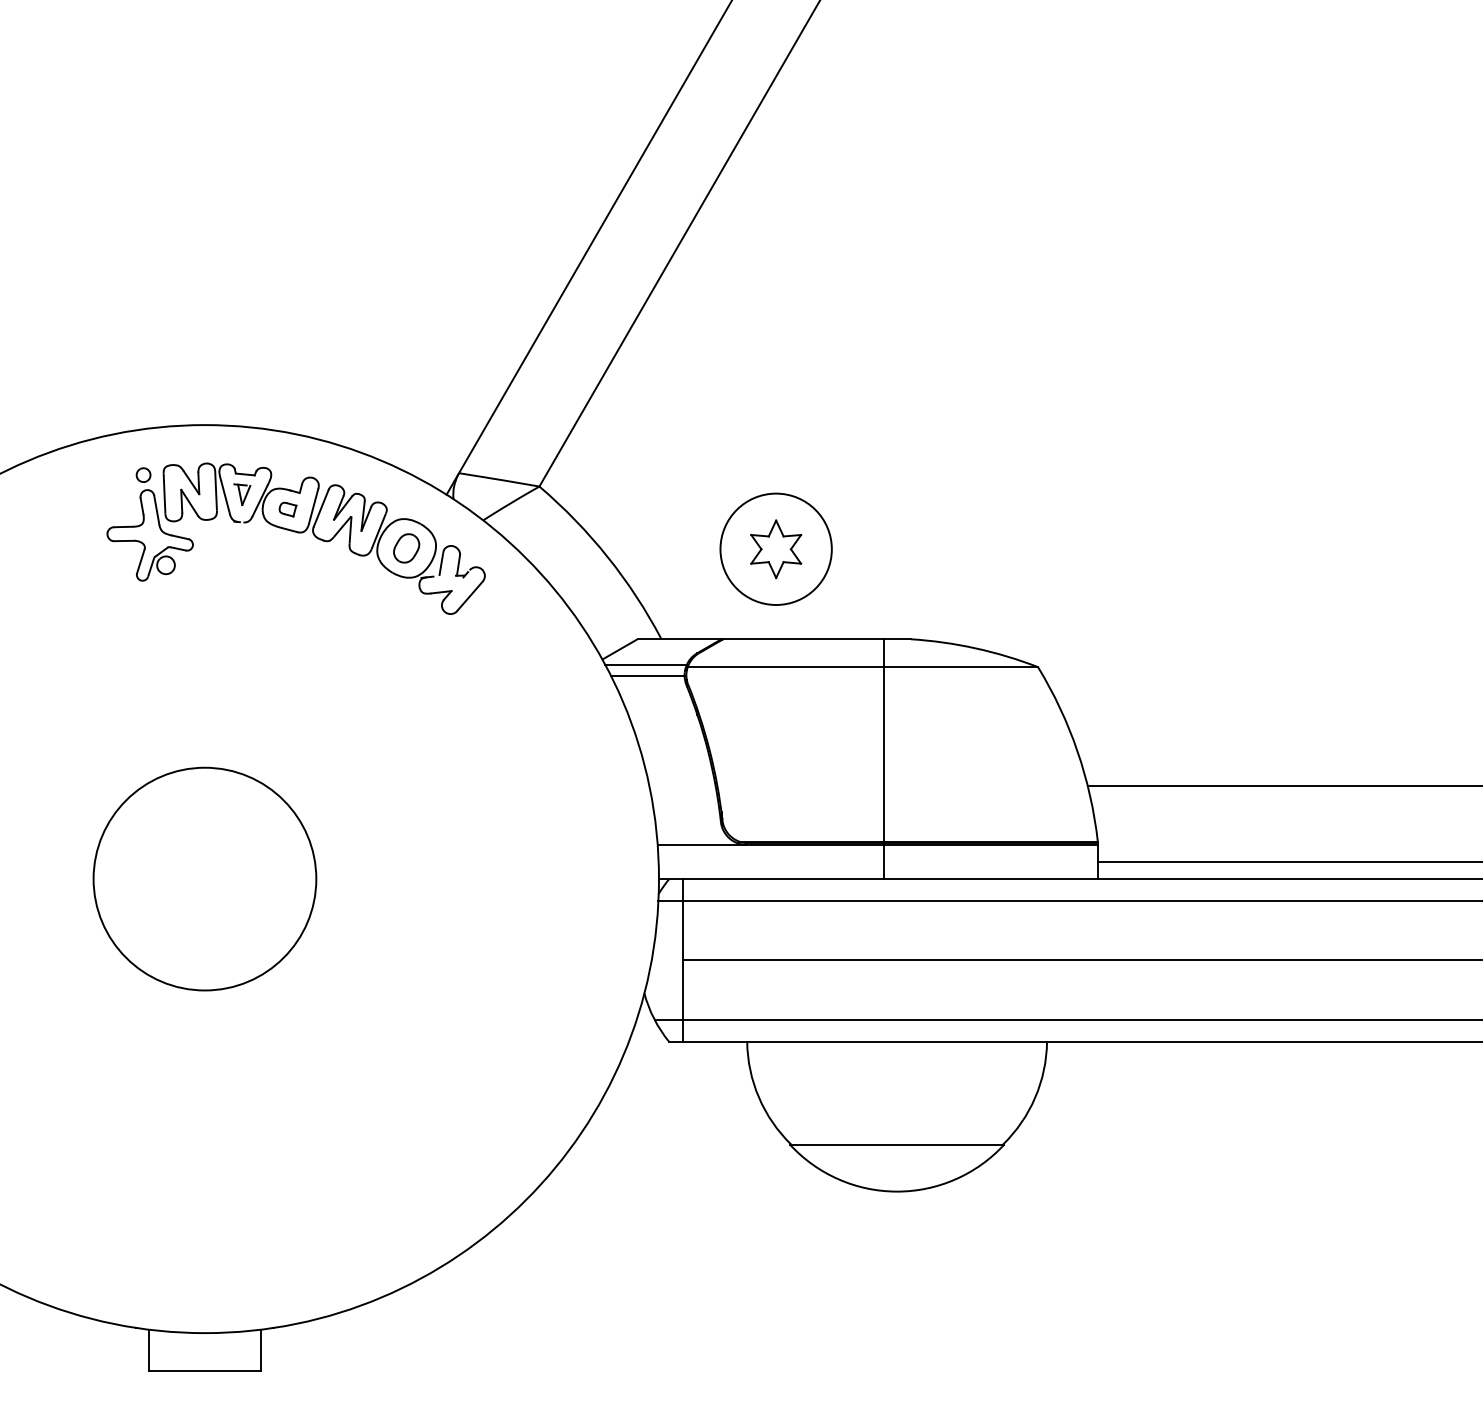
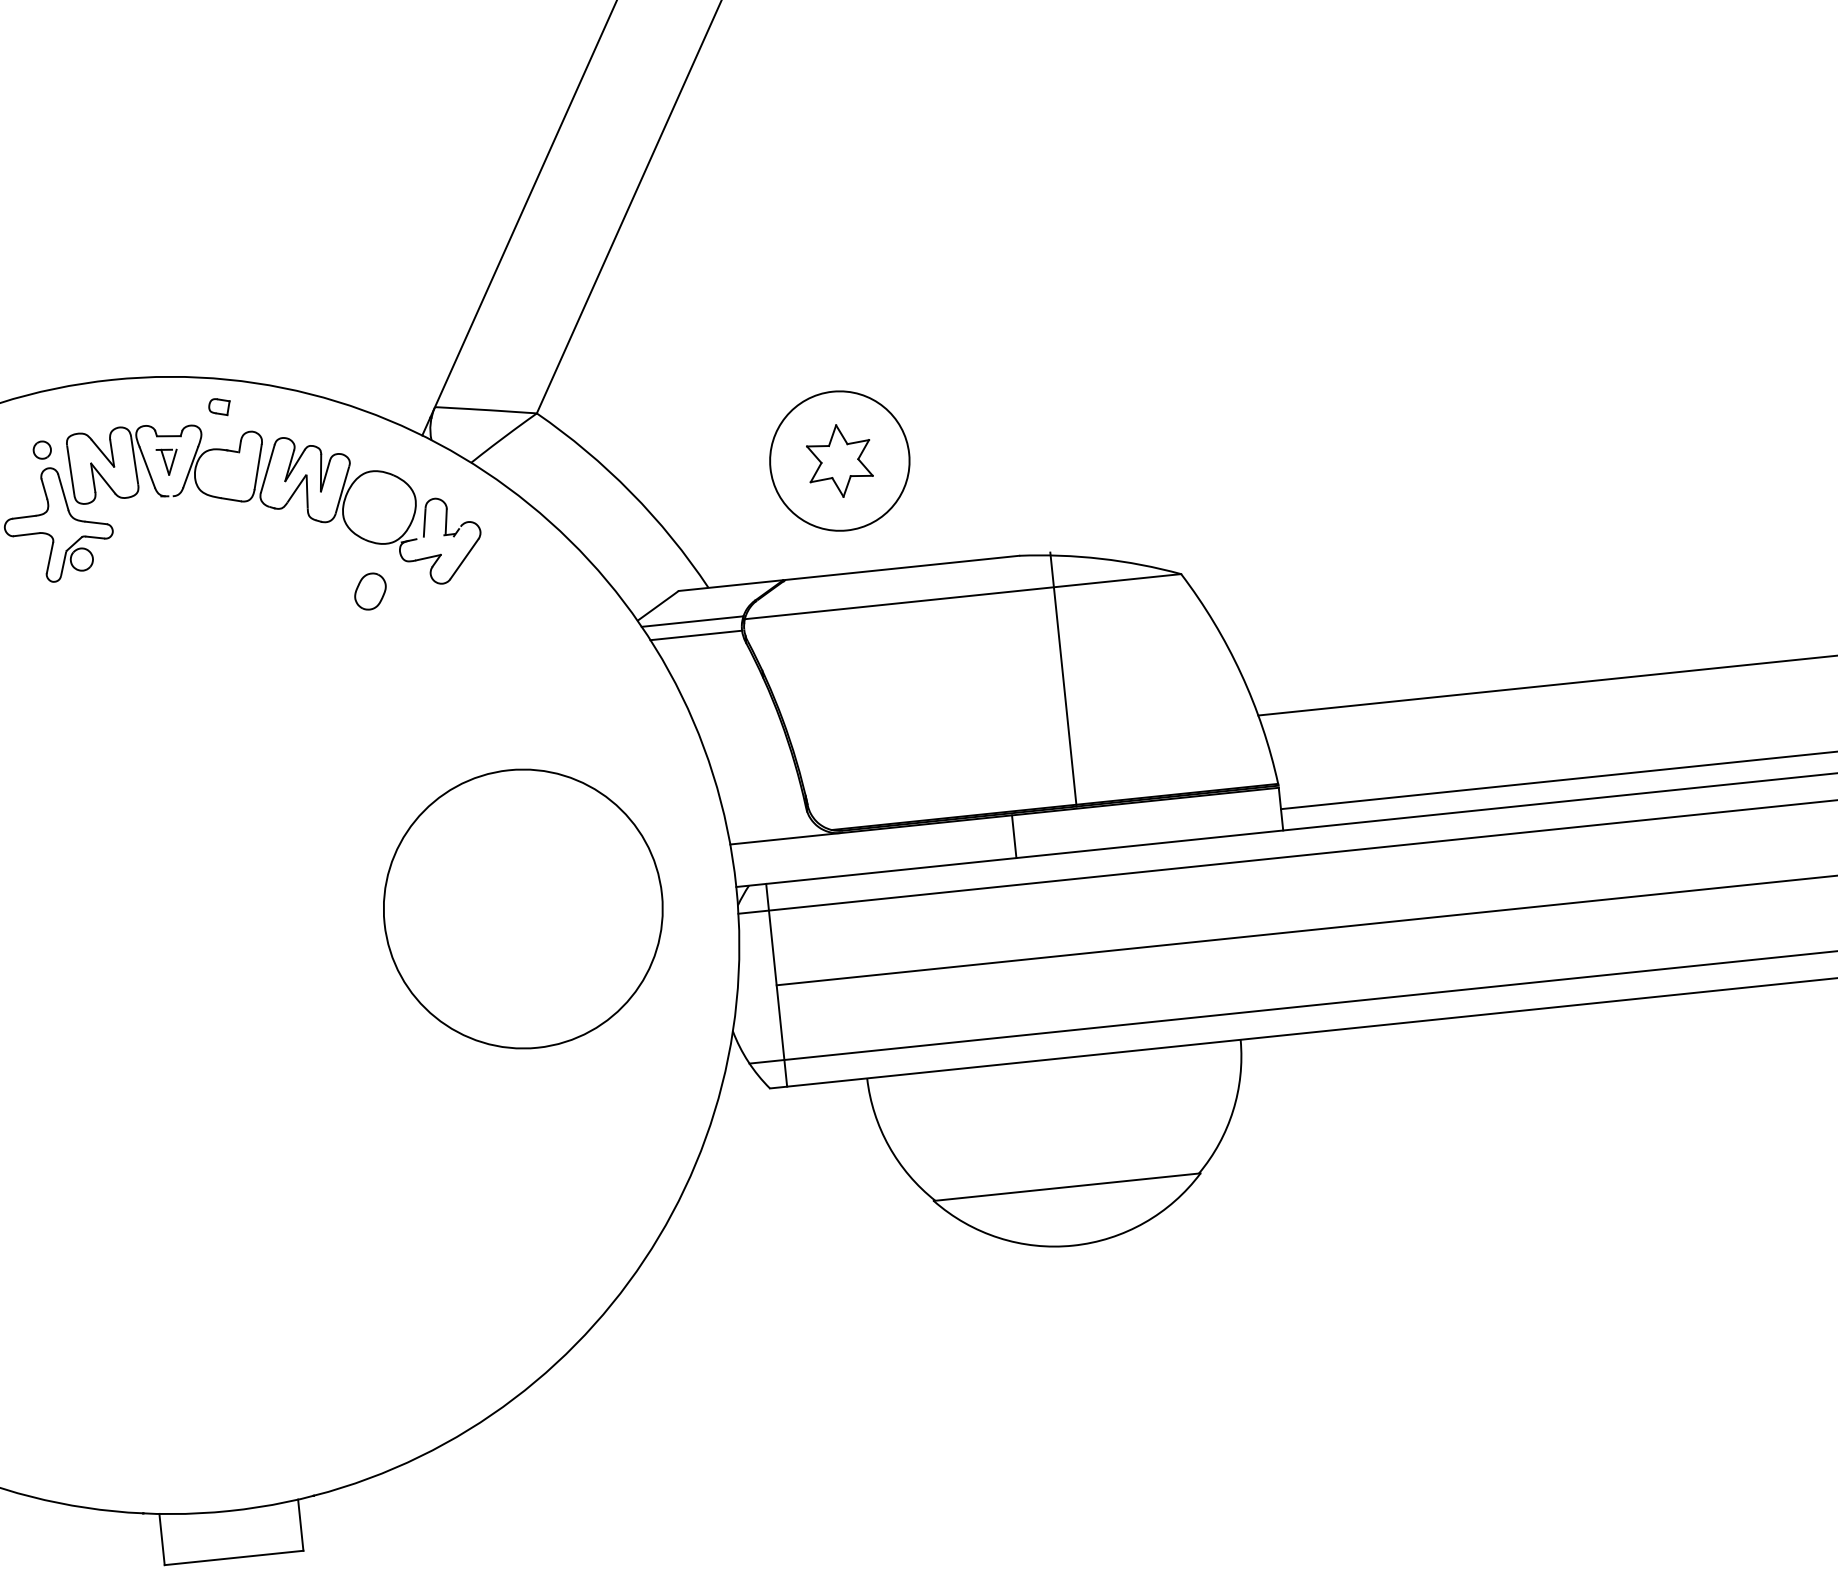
part: (287, 509) -> (219, 407), moved
part: (406, 548) -> (370, 591), moved
line: (883, 741) -> (1063, 679), moved
circle: (204, 878) -> (522, 908), moved

